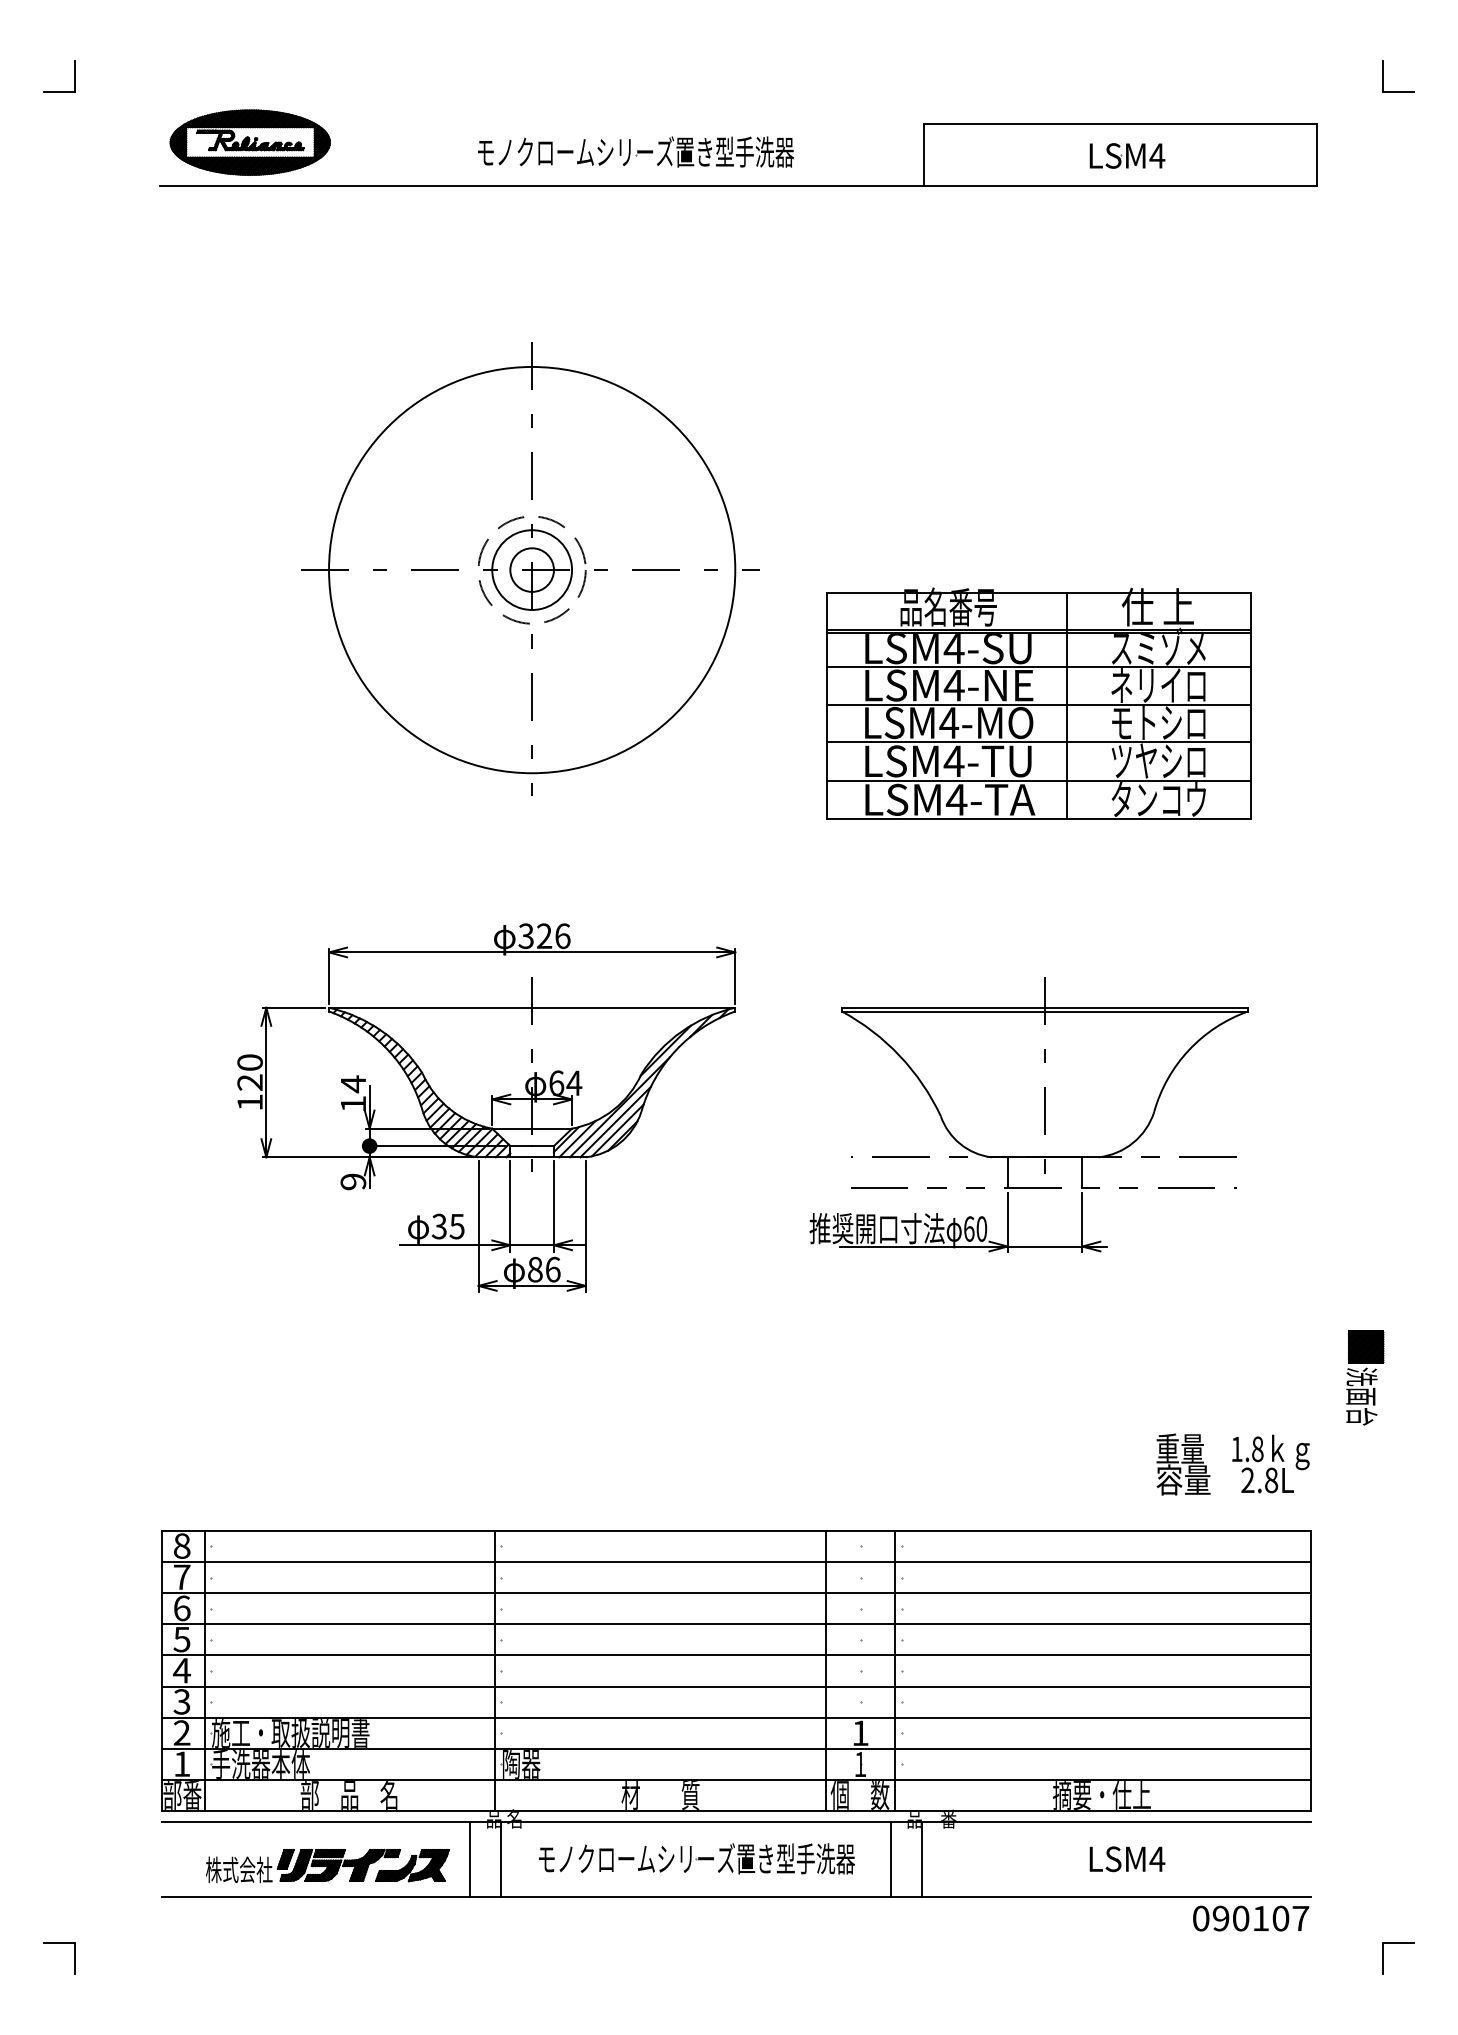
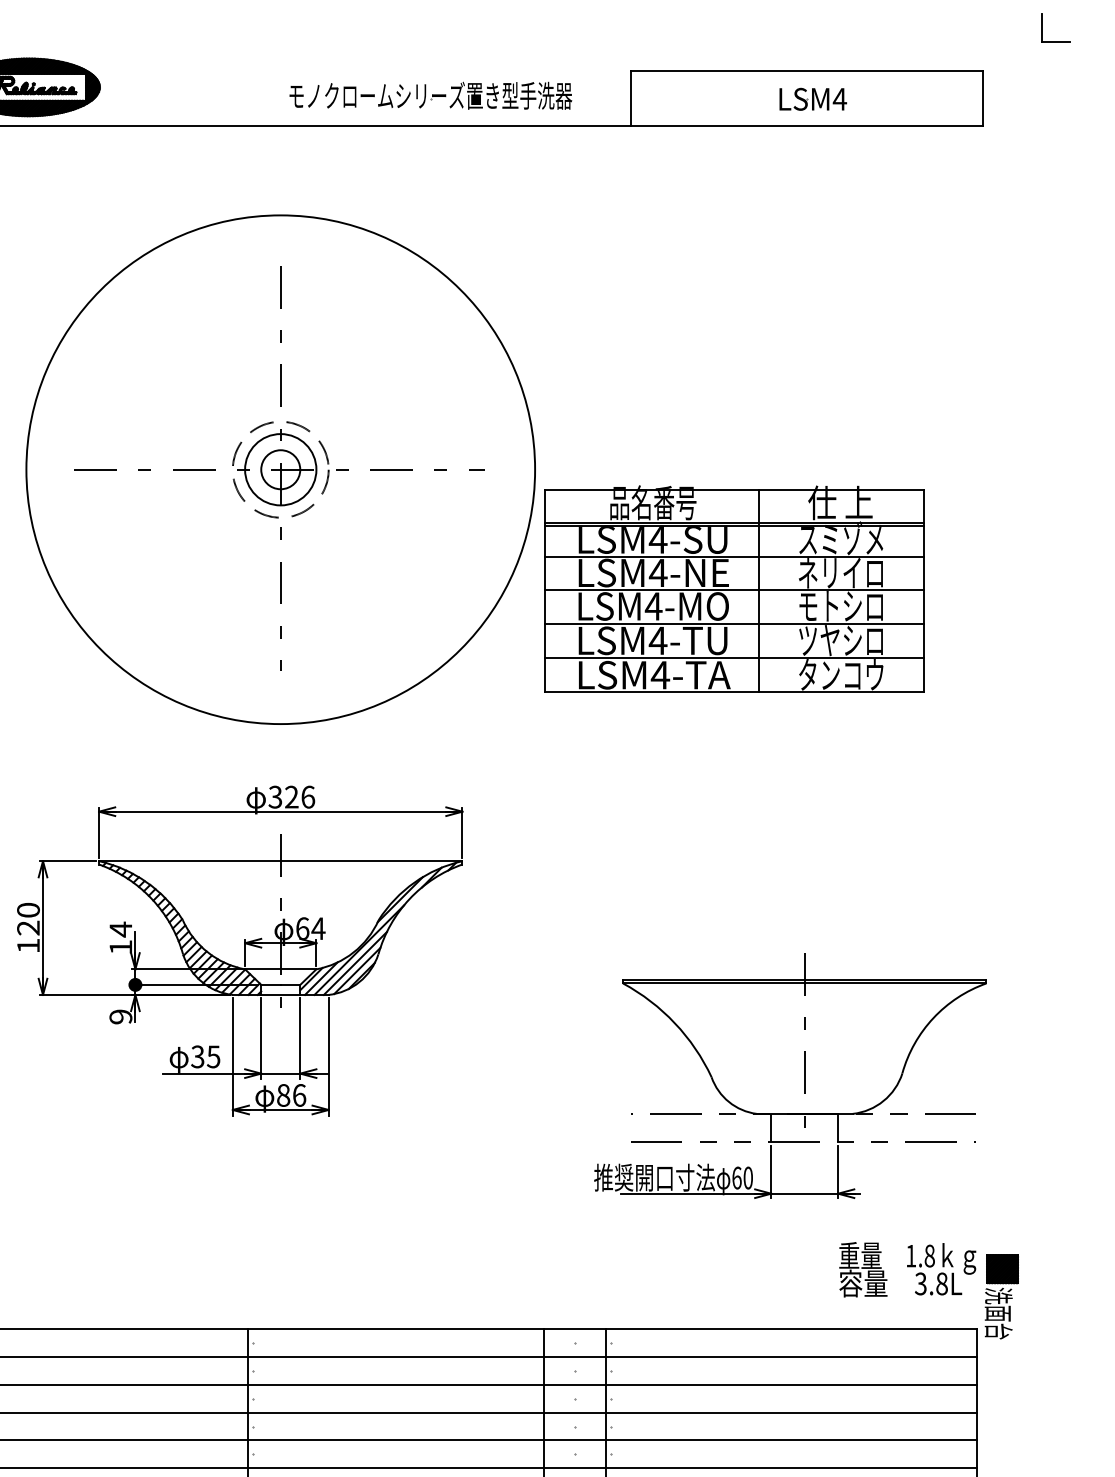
part: (635, 151) -> (430, 95), moved
circle: (532, 569) -> (281, 469), size x1.4
part: (1028, 1114) -> (789, 1075), moved
part: (1365, 1377) -> (1001, 1296), moved
text: (1247, 1480) -> (920, 1284), 2.8L -> 3.8L

